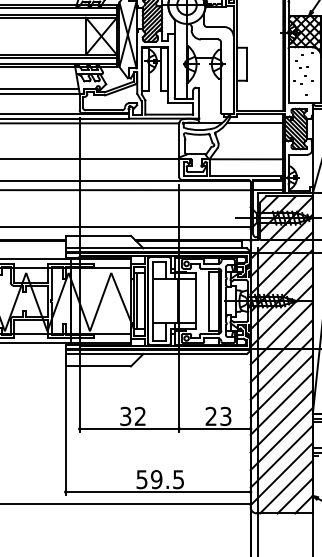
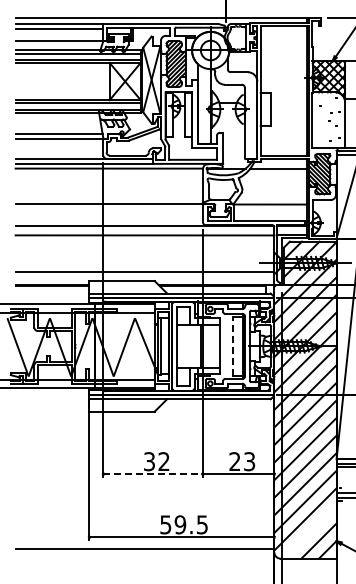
line: (209, 301) -> (233, 346), solid -> dashed
line: (129, 429) -> (153, 474), solid -> dashed
line: (285, 486) -> (309, 531), removed

